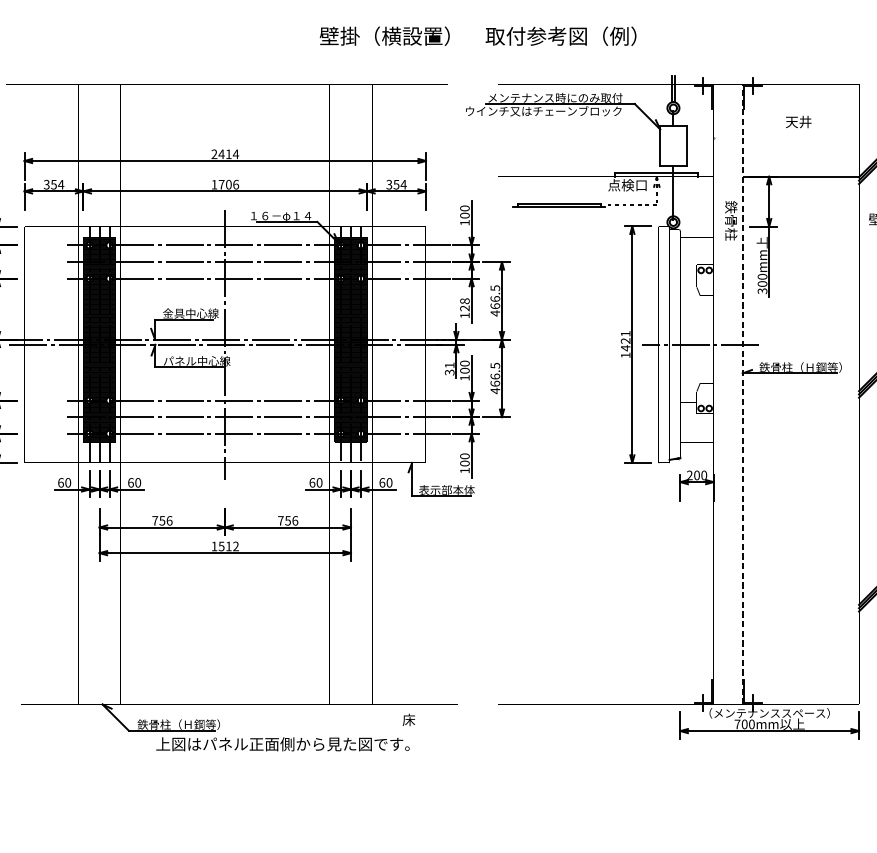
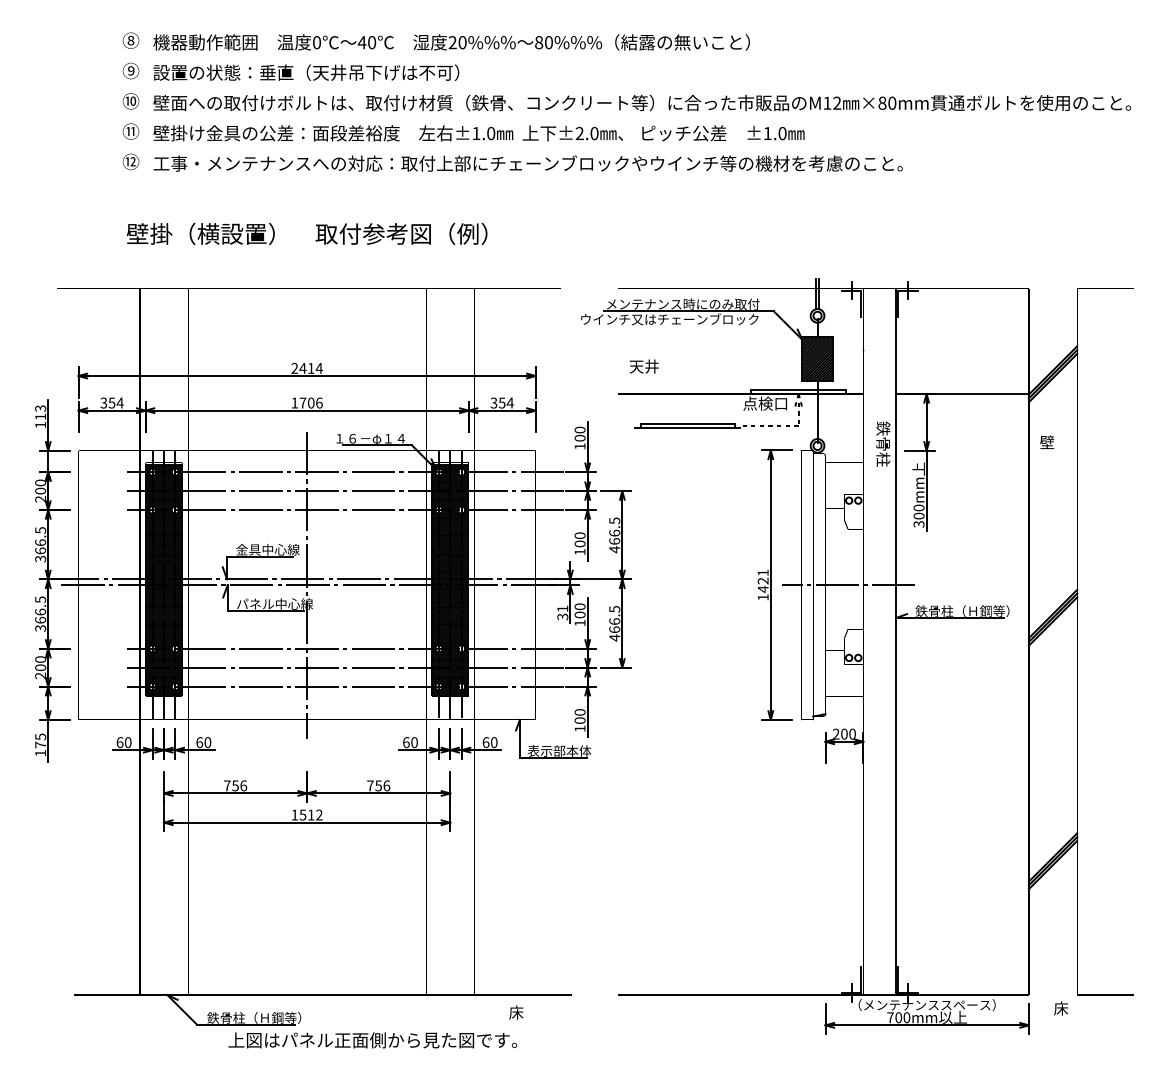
text: (477, 35) -> (306, 233), moved
text: (798, 121) -> (643, 366), moved
hatch: (673, 145) -> (817, 358), added
text: (464, 304) -> (579, 539), 128 -> 100
line: (742, 394) -> (896, 641), dashed -> solid

